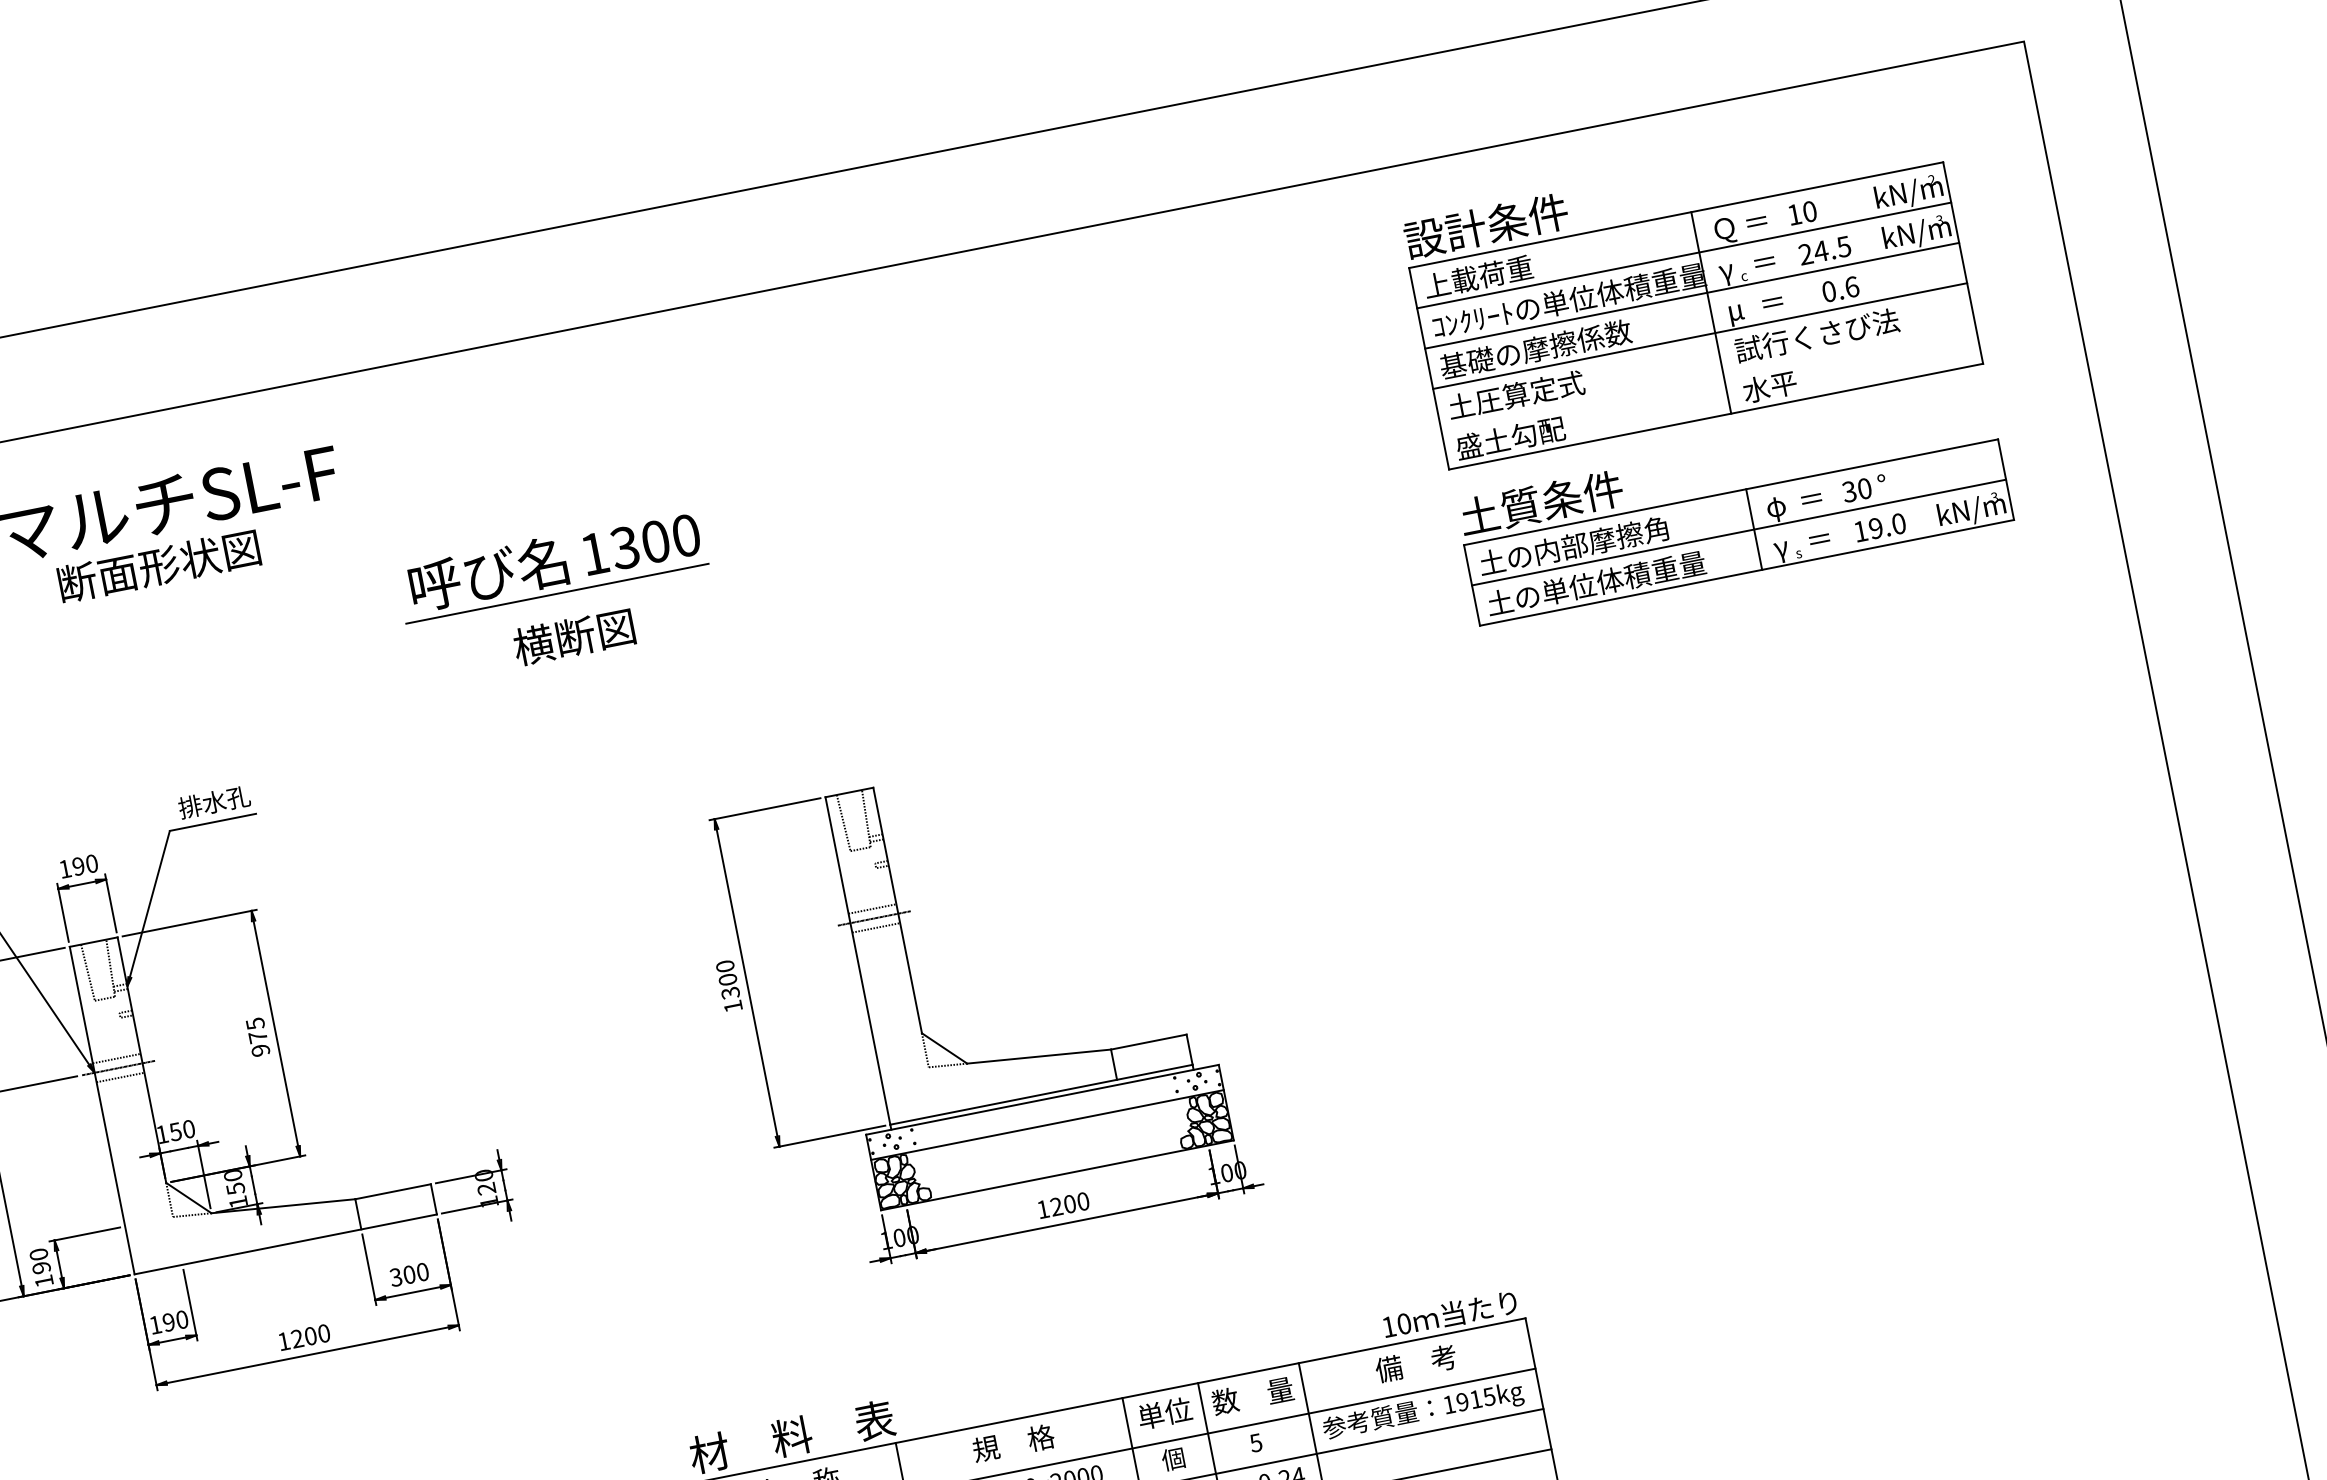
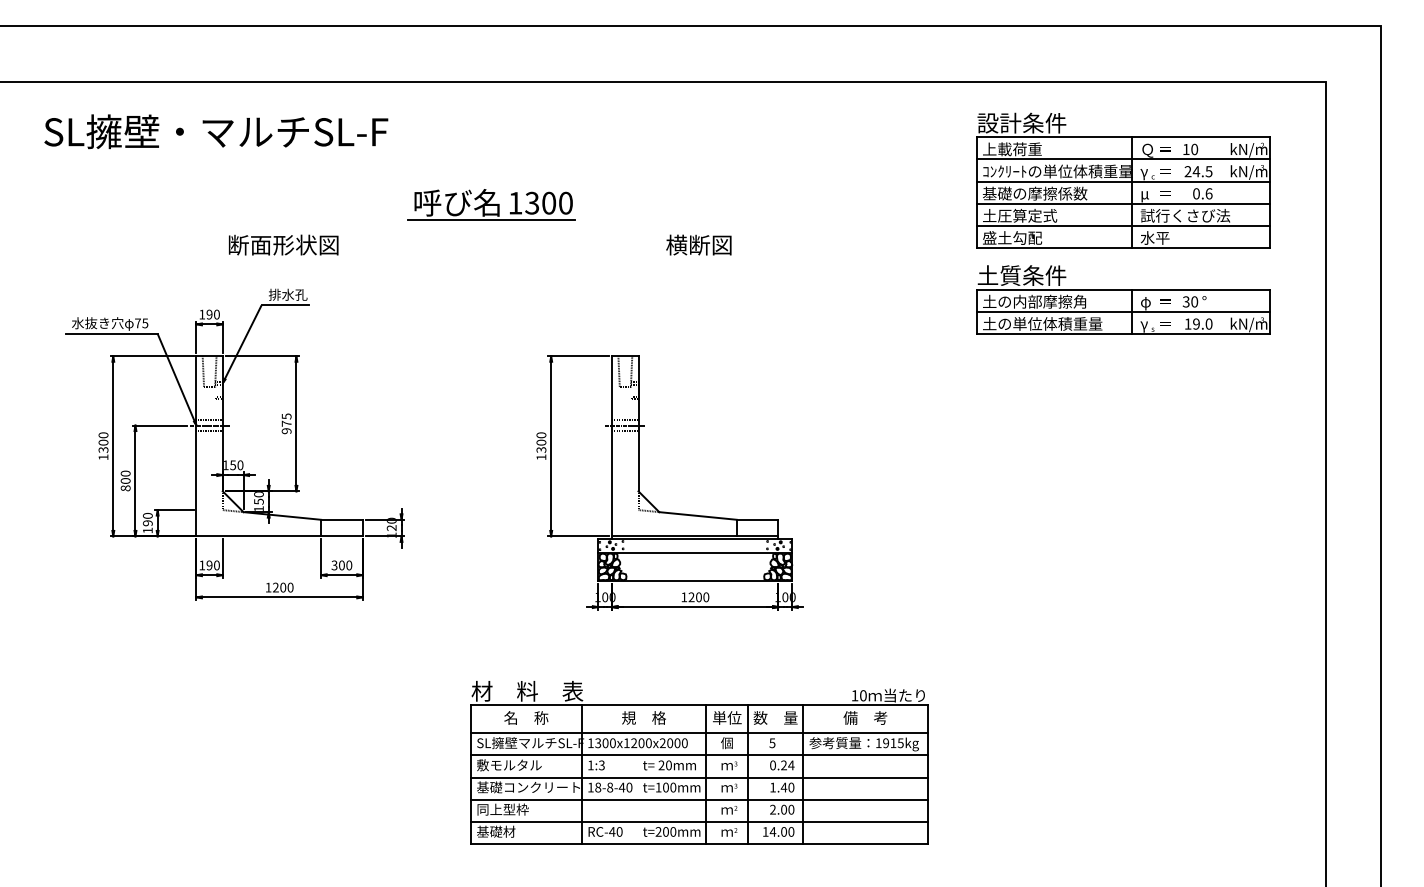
line: (1708, 377) -> (1123, 226), added
text: (158, 565) -> (283, 244), moved
text: (573, 636) -> (698, 244), moved

